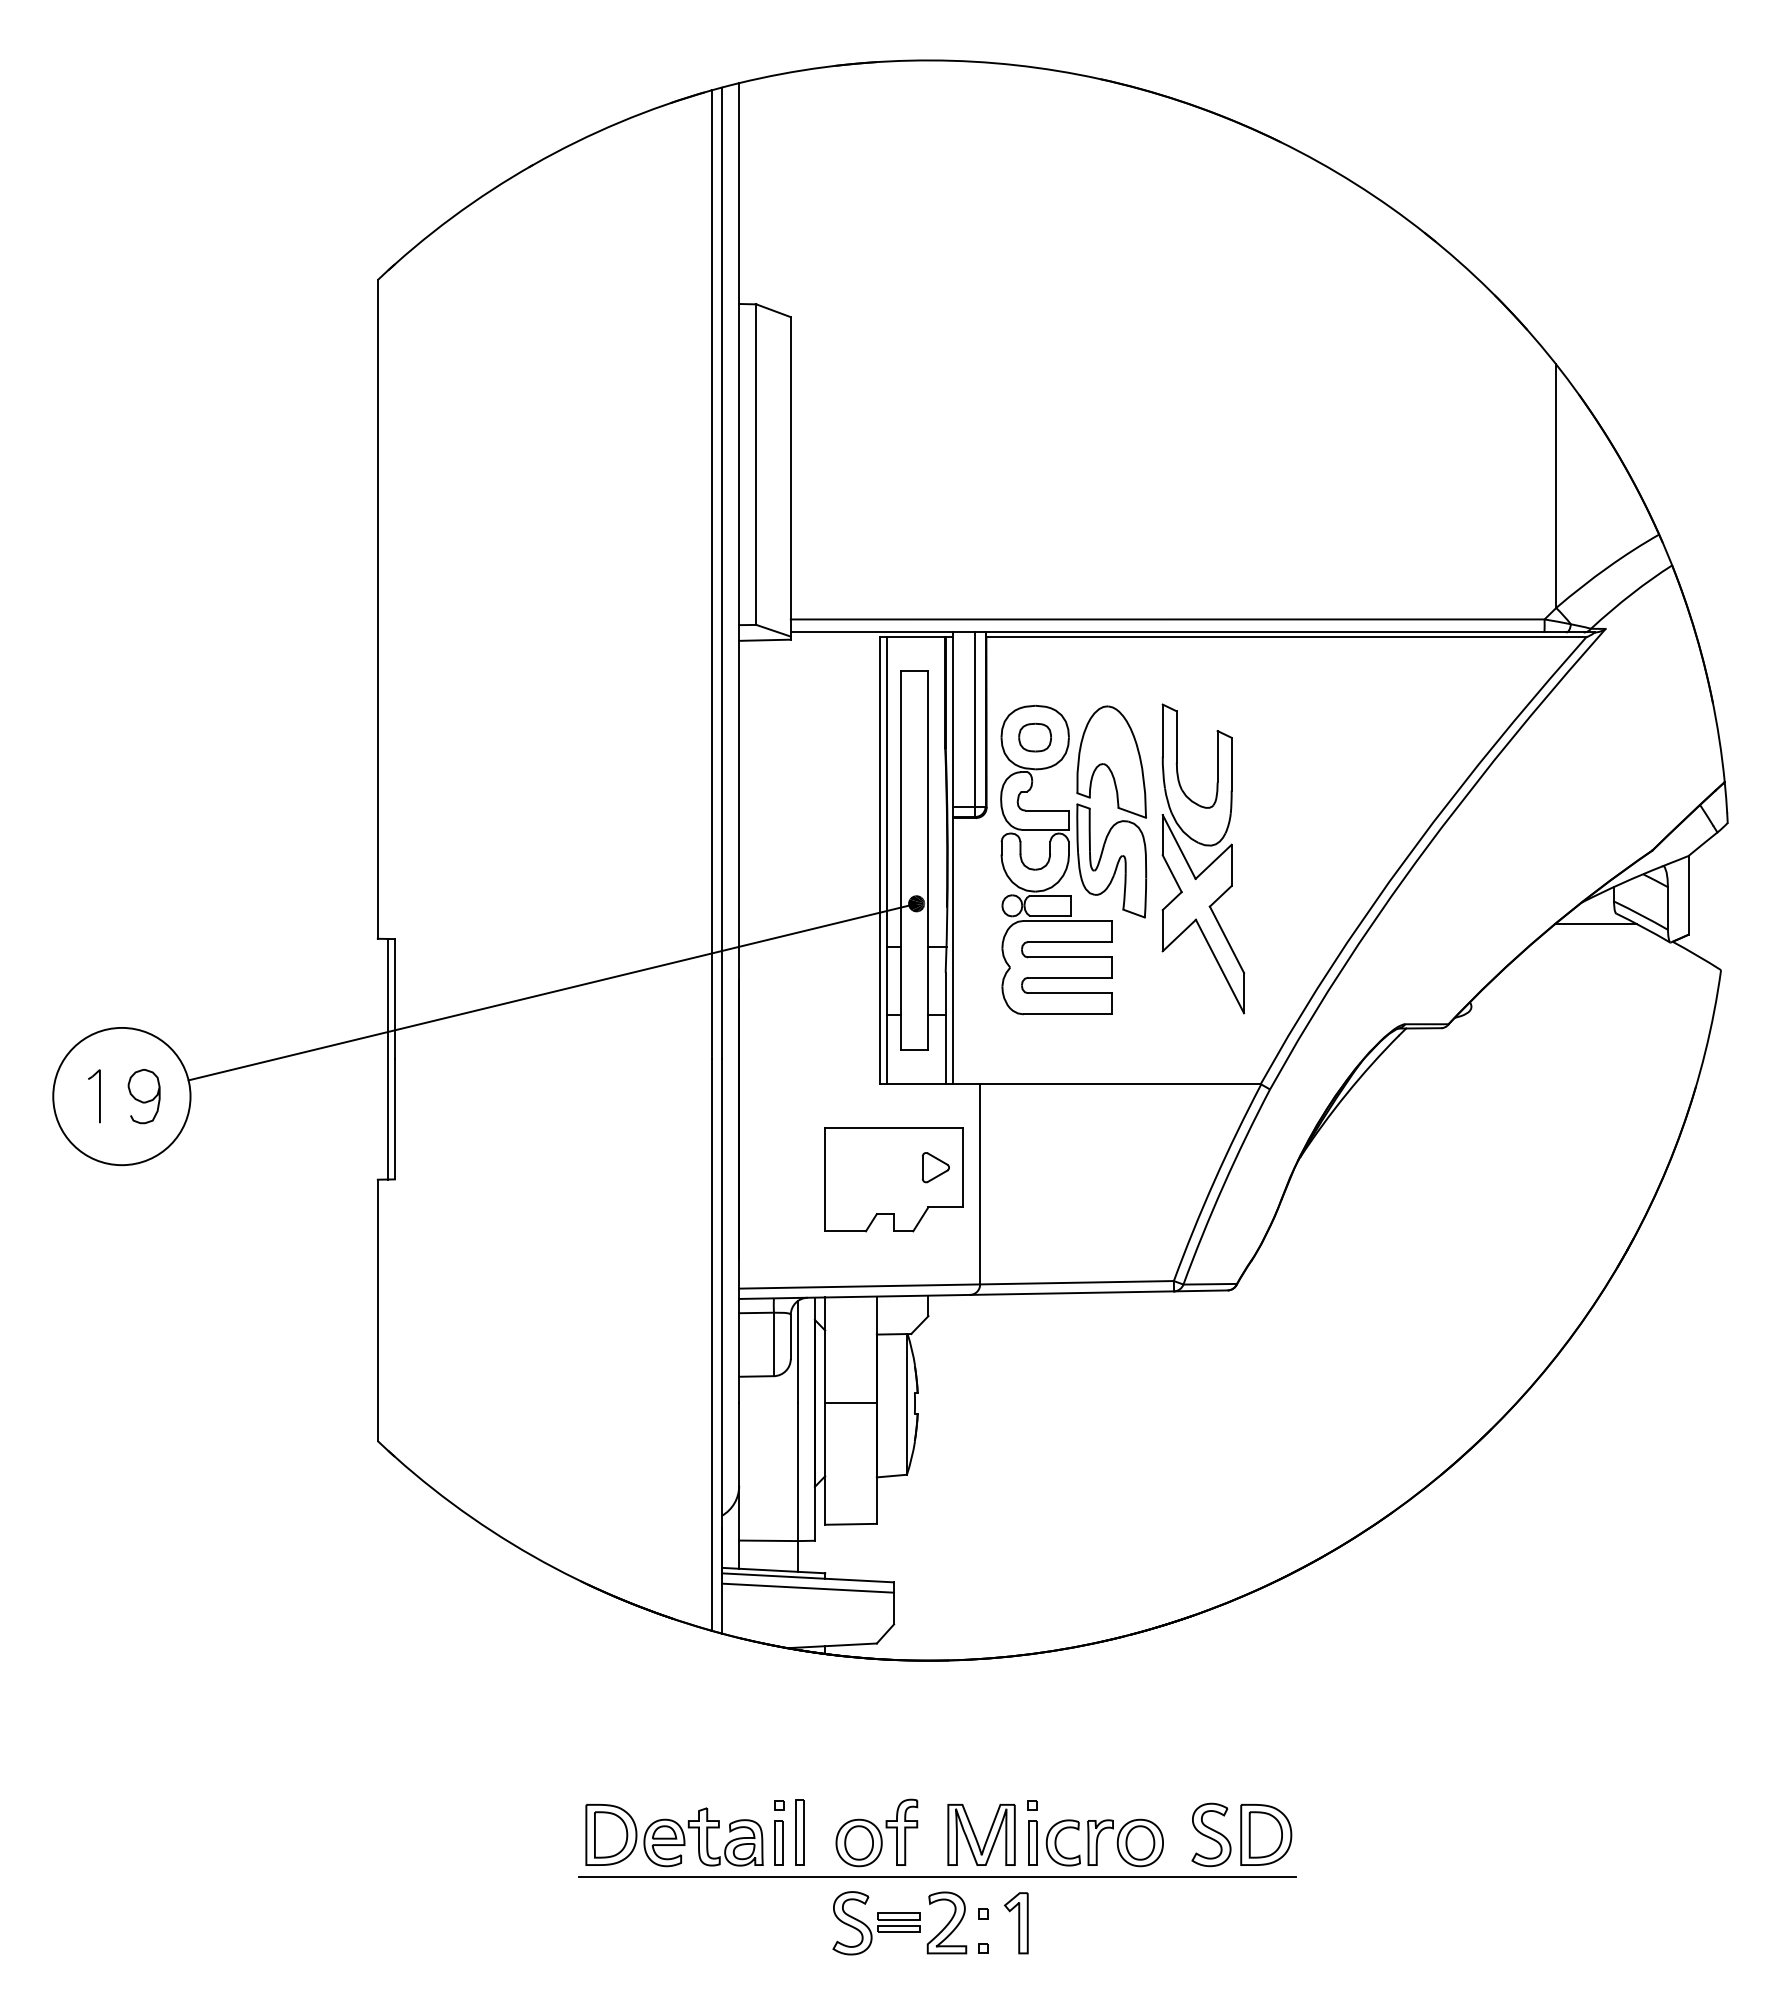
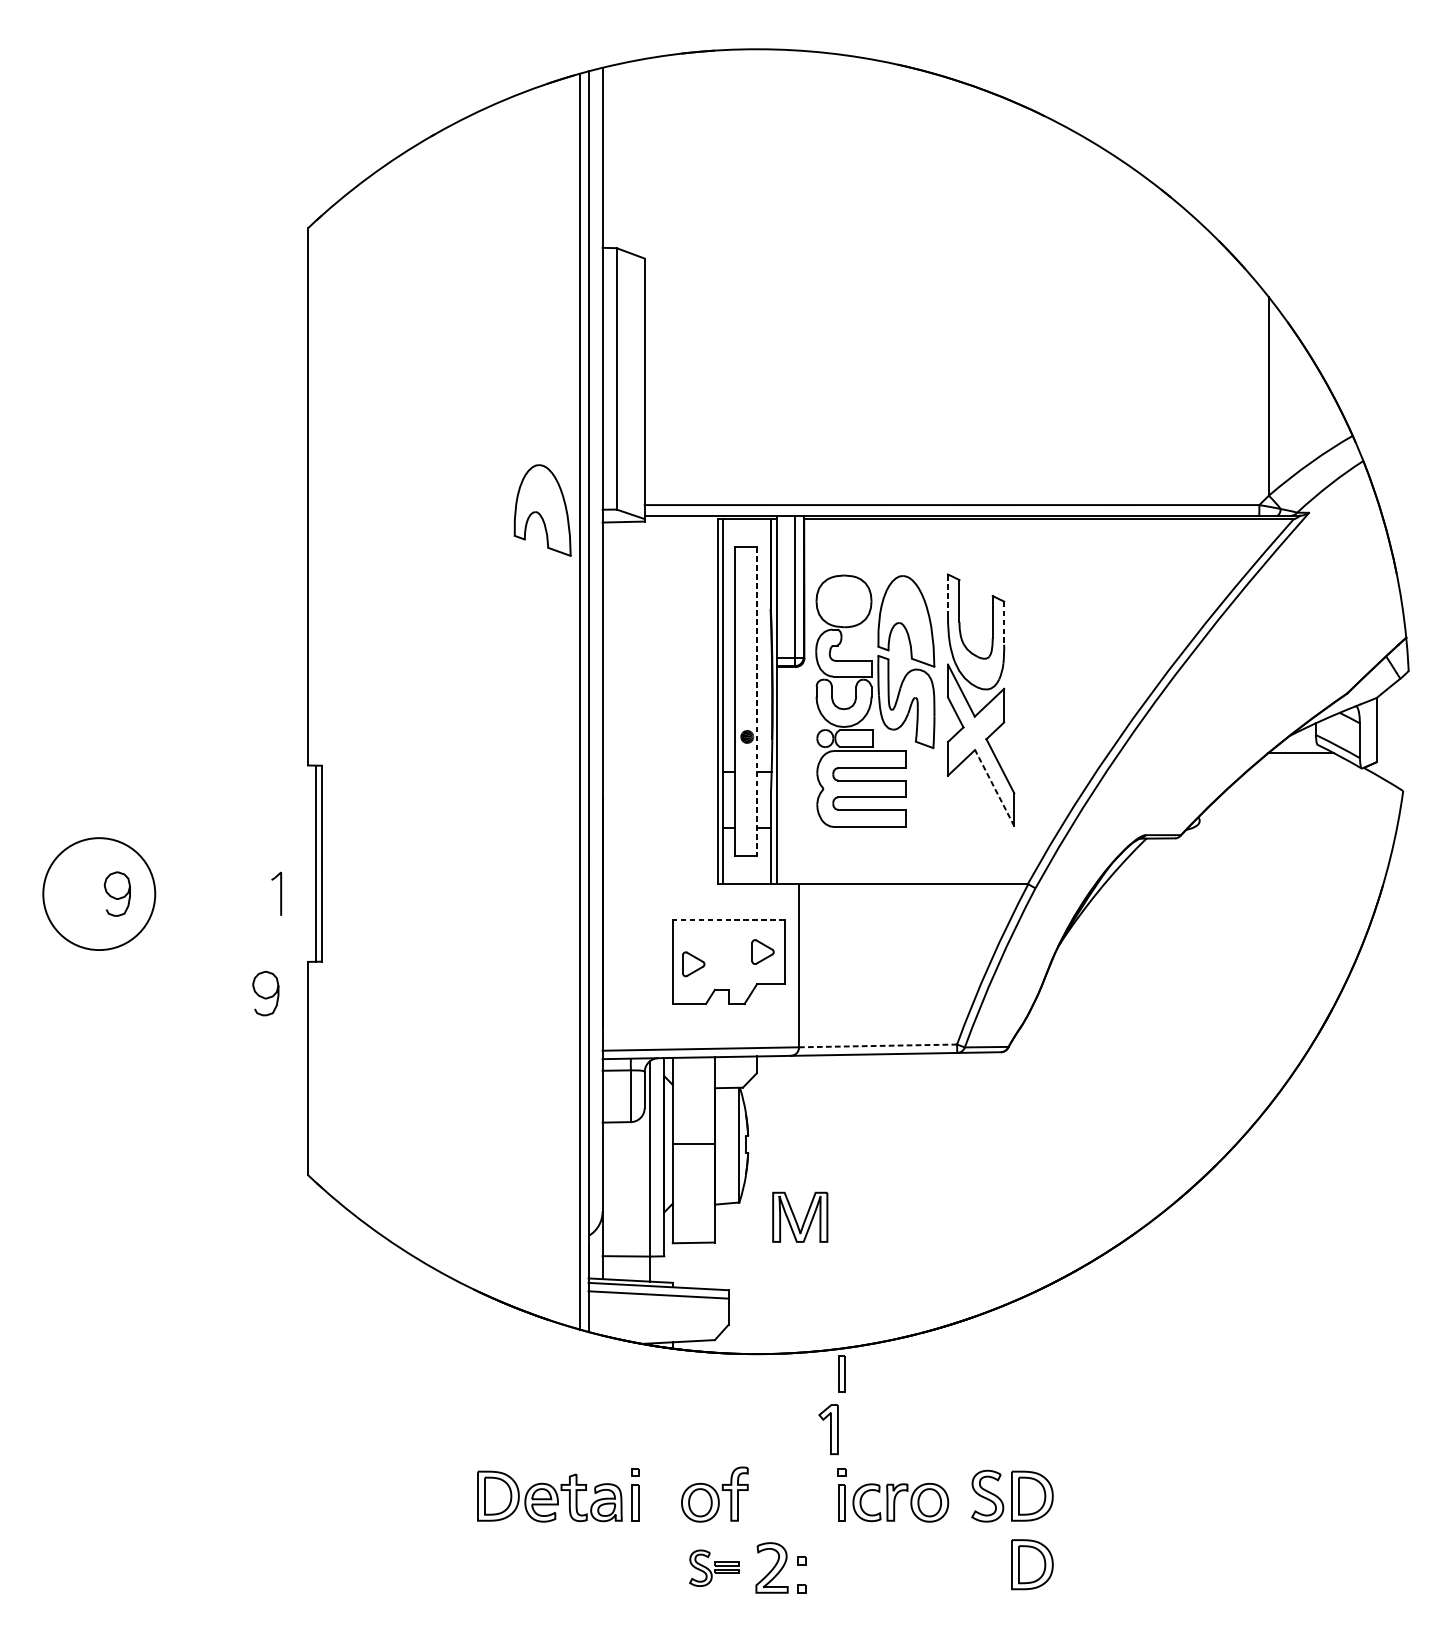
part: (665, 625) -> (542, 510), added
line: (1162, 730) -> (947, 595), solid -> dashed
part: (1034, 737) -> (843, 601), removed
line: (1231, 764) -> (1004, 623), solid -> dashed
line: (928, 861) -> (756, 702), solid -> dashed
line: (1220, 966) -> (995, 788), solid -> dashed
line: (552, 991) -> (450, 808), removed
part: (94, 1096) -> (276, 894), moved
line: (894, 1128) -> (729, 920), solid -> dashed
part: (850, 1182) -> (693, 964), added
curve: (323, 1222) -> (263, 996), added
line: (1076, 1282) -> (877, 1045), solid -> dashed
part: (1032, 1684) -> (841, 1373), added
part: (799, 1832) -> (651, 1494), removed
part: (981, 1834) -> (800, 1216), moved
line: (936, 1877) -> (763, 1530), removed
part: (1266, 1918) -> (1032, 1564), added
part: (876, 1923) -> (714, 1568), size x0.7
part: (1016, 1923) -> (828, 1429), moved

